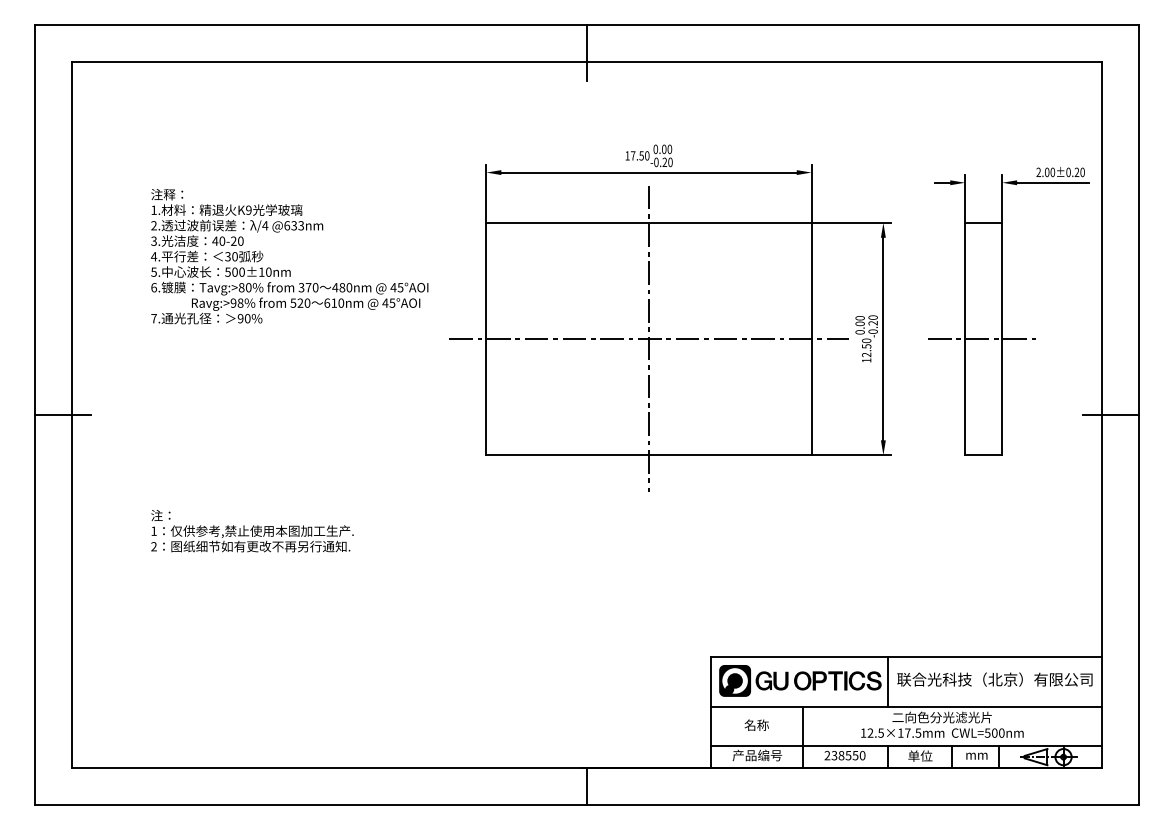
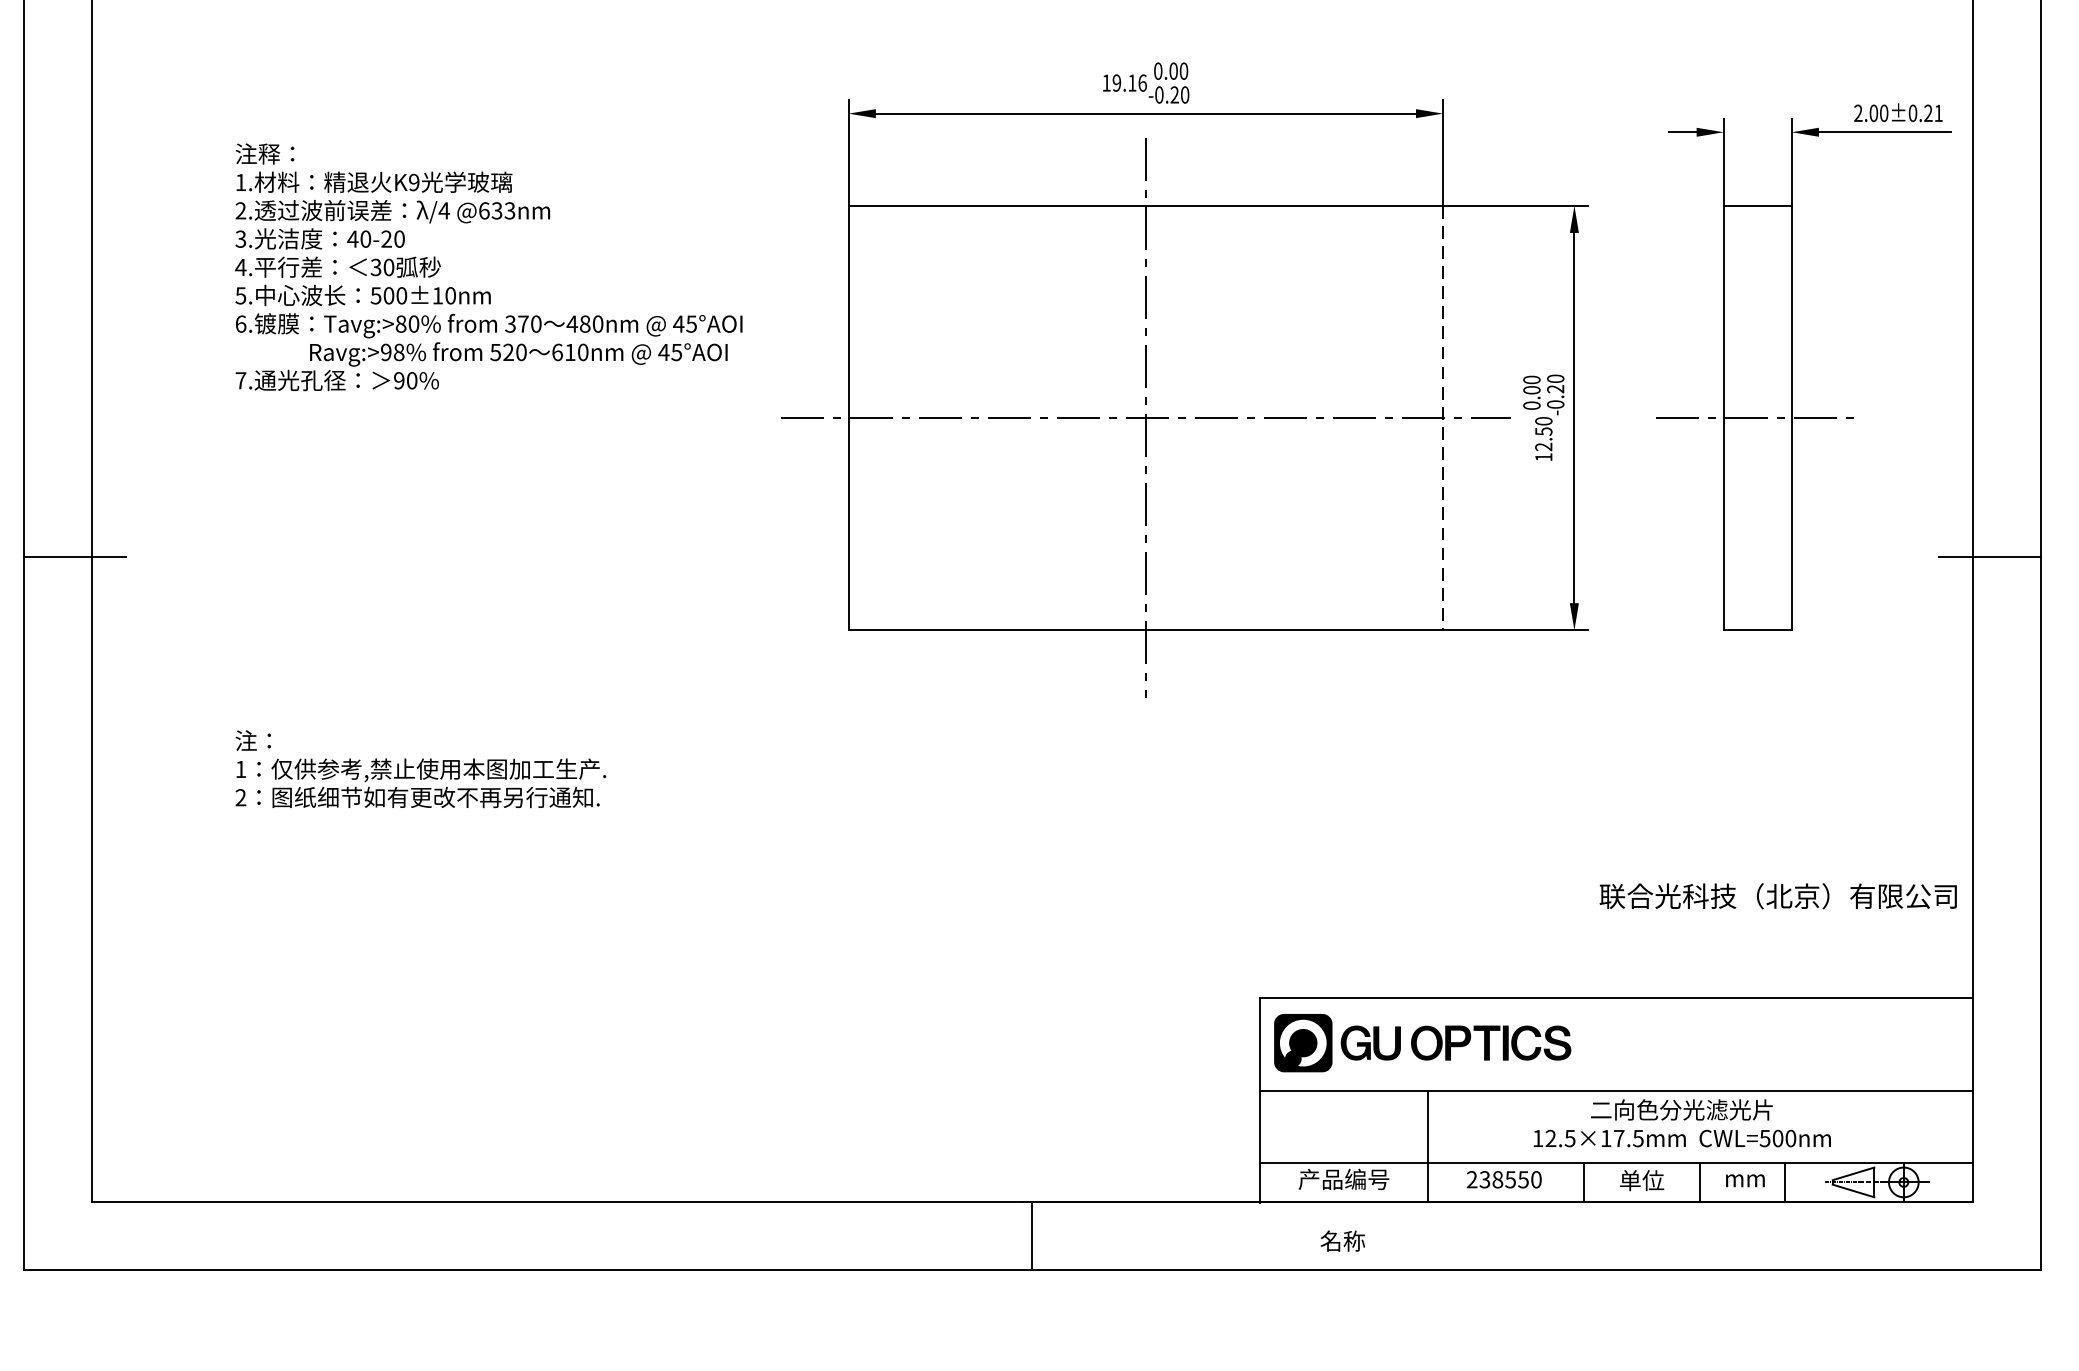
text: (639, 155) -> (1128, 82), 17.50 -> 19.16
text: (1082, 172) -> (1938, 113), 2.00±0.20 -> 2.00±0.21
line: (811, 339) -> (1442, 418), solid -> dashed
text: (994, 679) -> (1777, 896), moved
line: (888, 681) -> (1583, 1044), removed
text: (756, 724) -> (1342, 1239), moved

